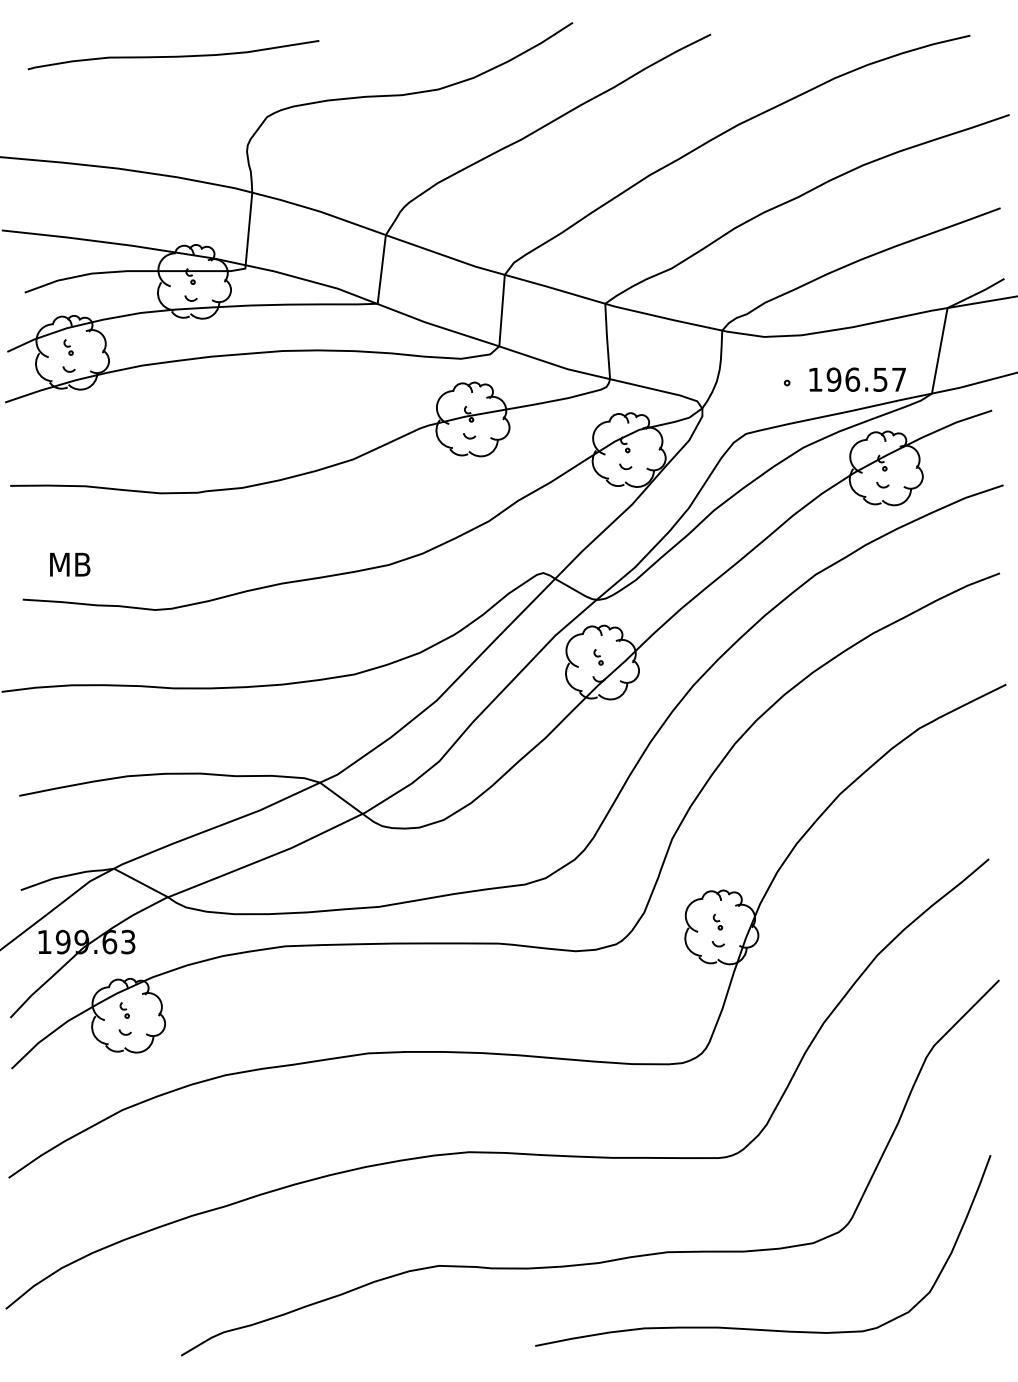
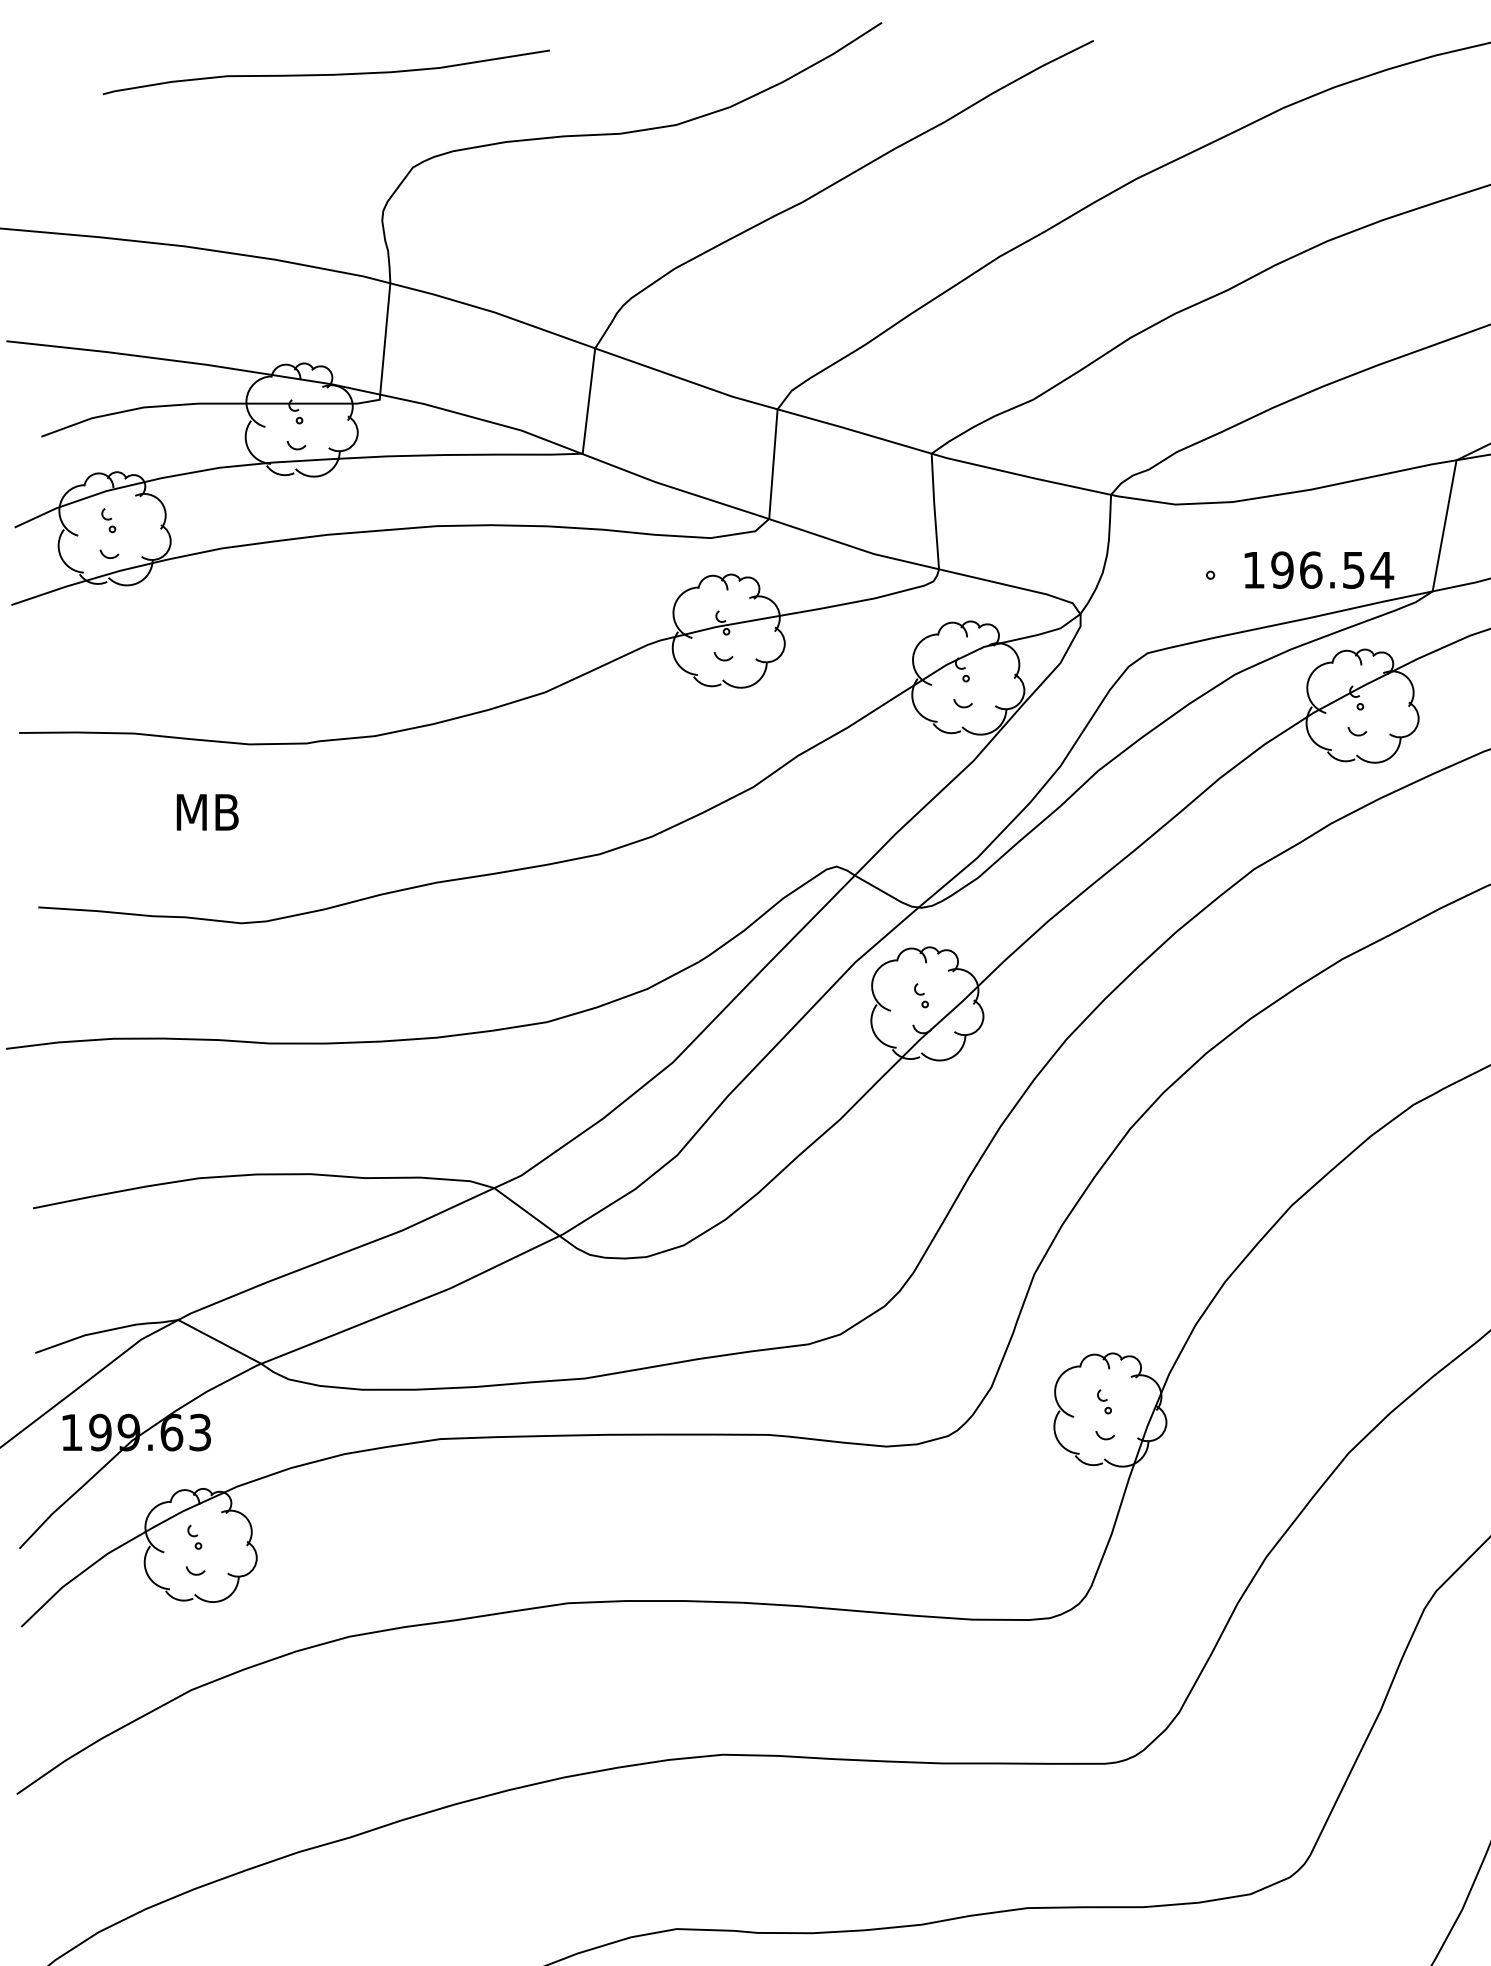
curve: (173, 55) -> (326, 72), moved
text: (898, 379) -> (1381, 569), 196.57 -> 196.54
text: (70, 564) -> (208, 812), moved

